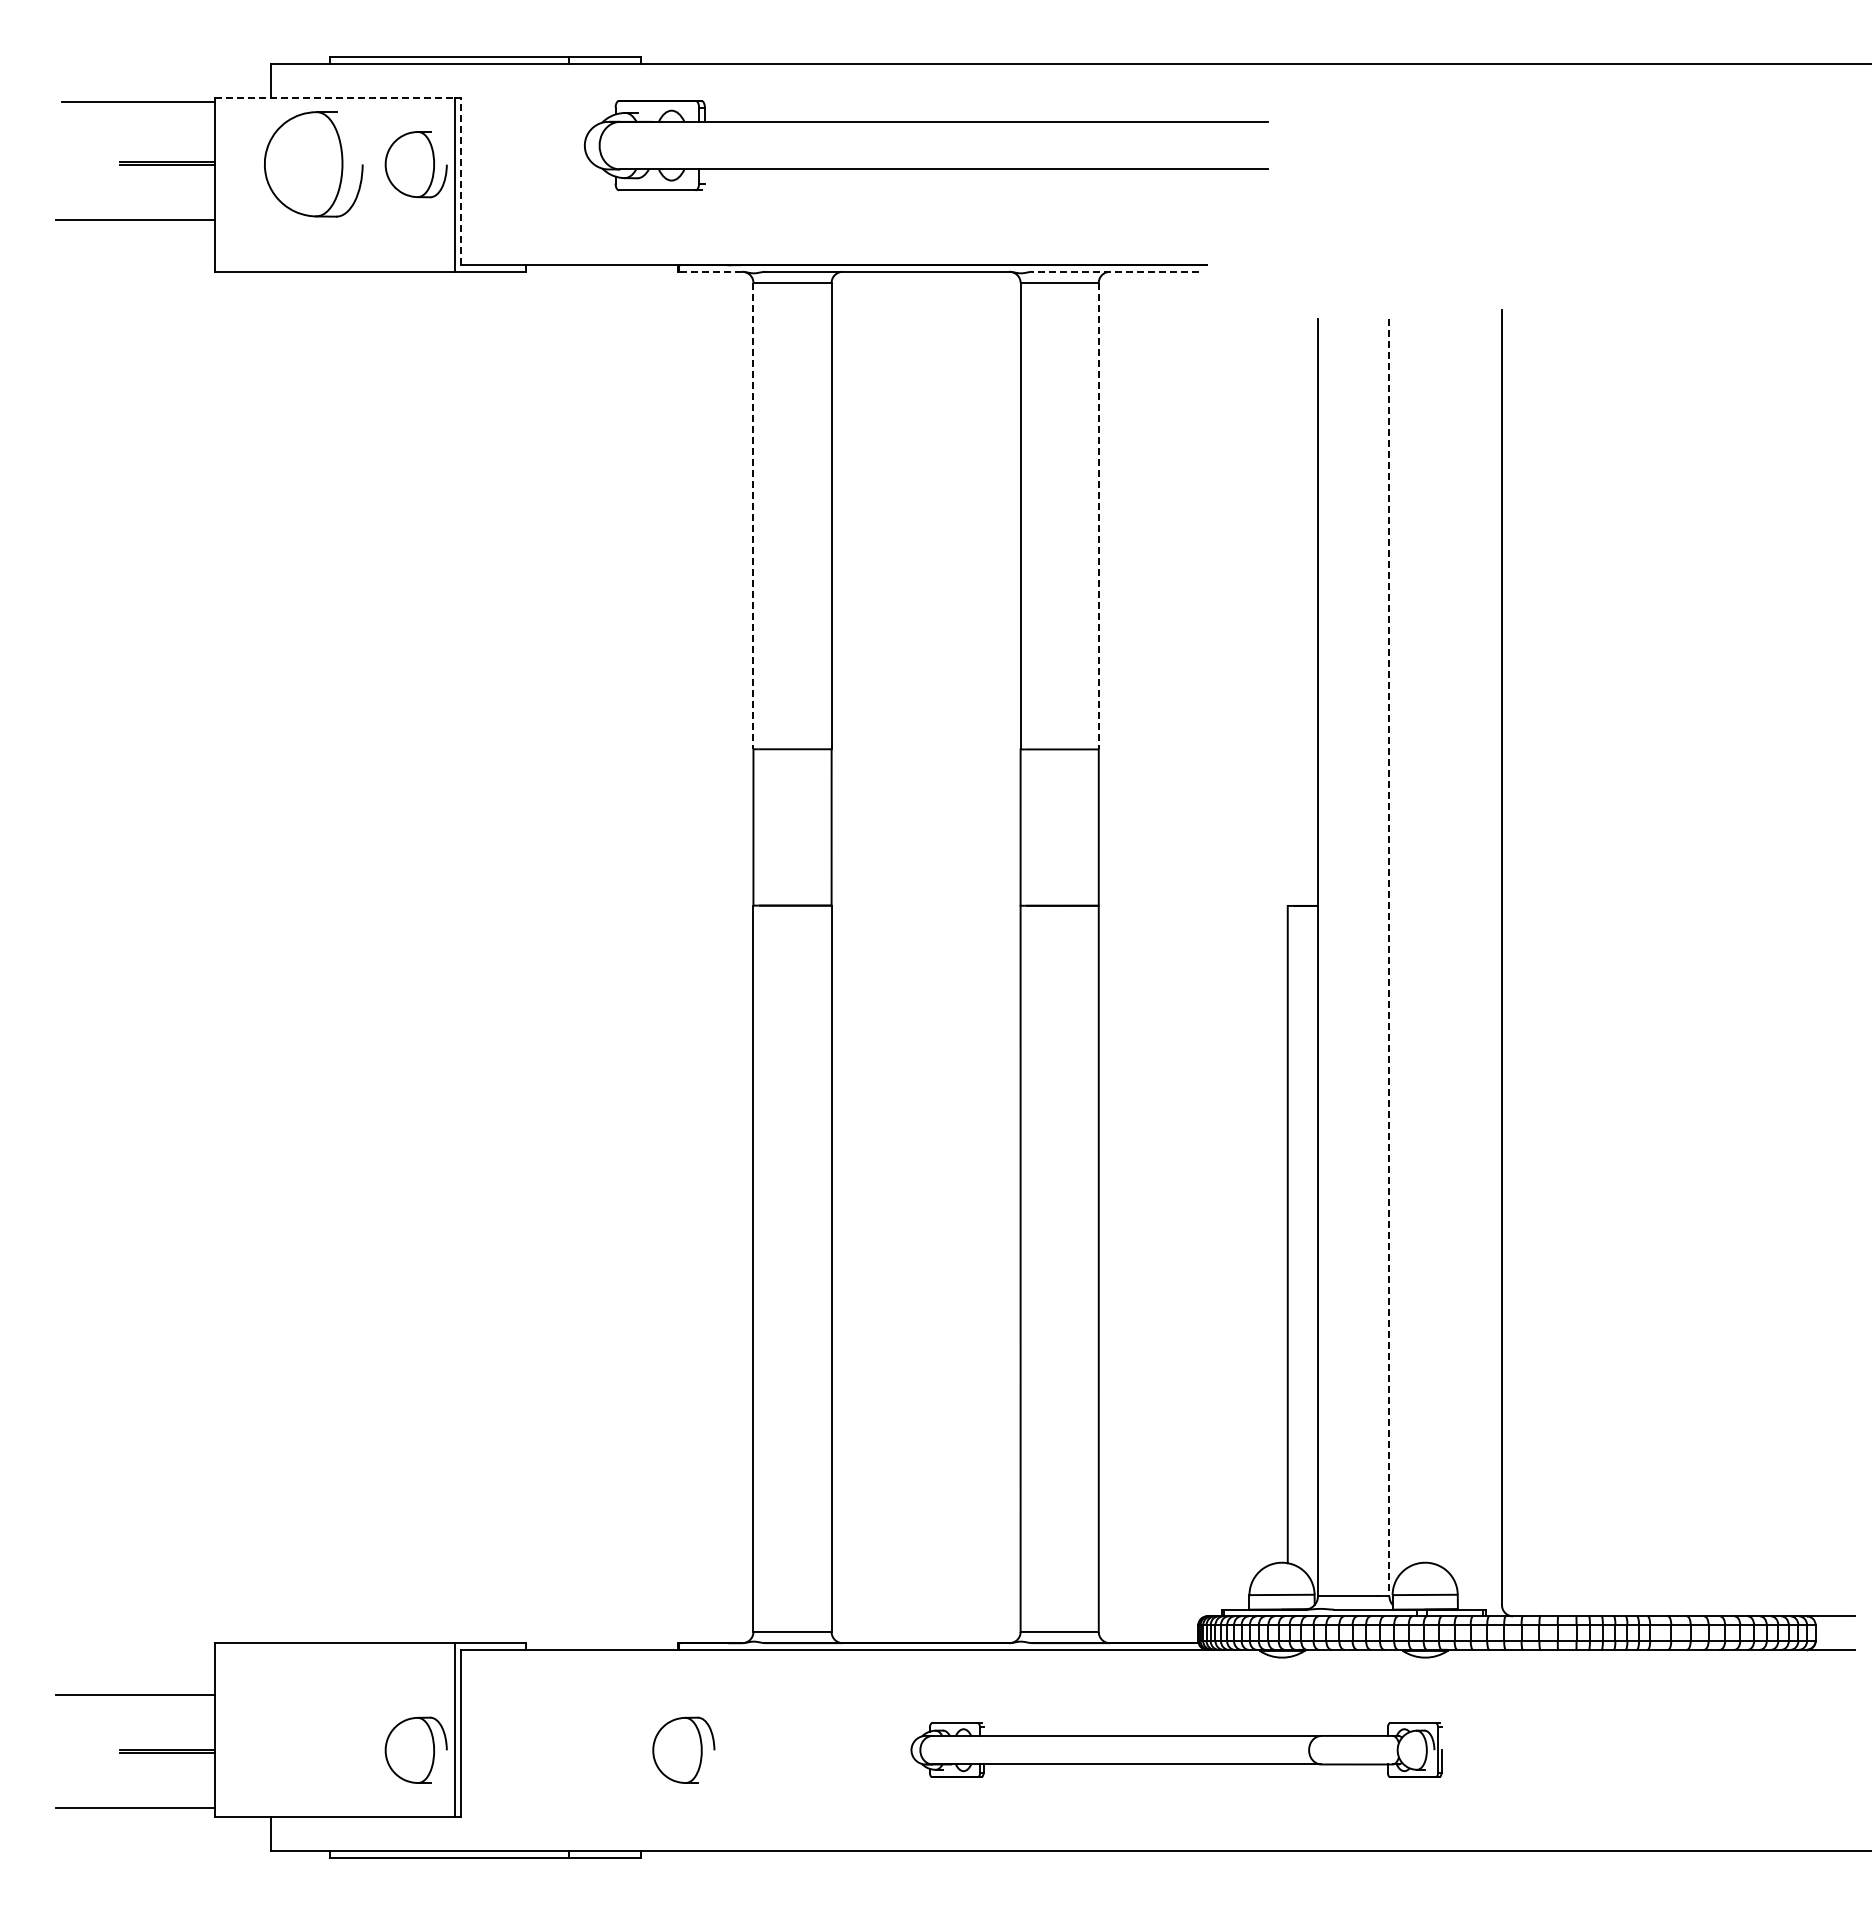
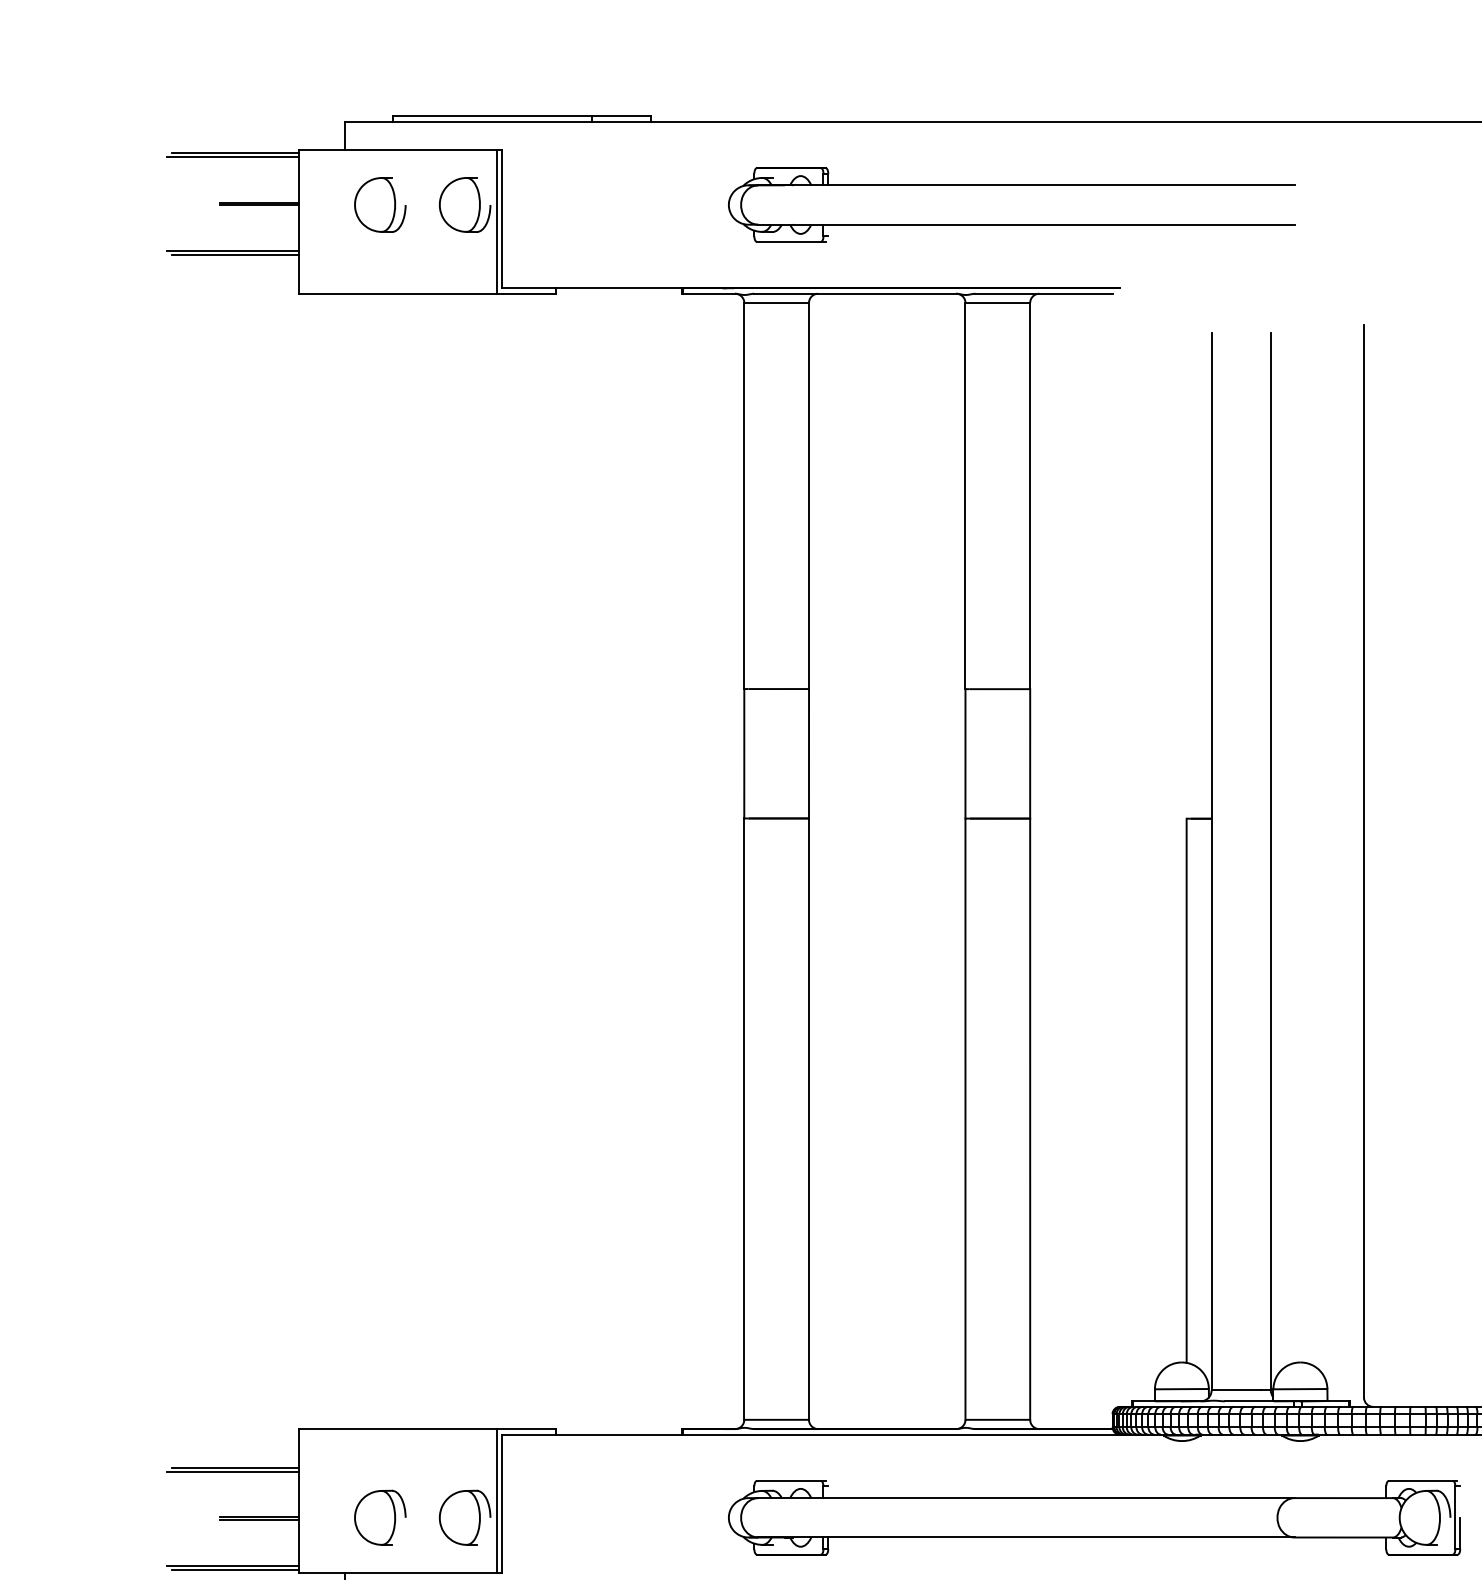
line: (335, 97) -> (398, 149), dashed -> solid
line: (135, 106) -> (232, 156), added
part: (925, 122) -> (1010, 185), moved
part: (313, 164) -> (380, 204), size x0.62
line: (460, 181) -> (501, 218), dashed -> solid
line: (138, 225) -> (235, 255), added
line: (710, 271) -> (708, 293), dashed -> solid
line: (1115, 271) -> (1044, 293), dashed -> solid
line: (753, 516) -> (744, 496), dashed -> solid
line: (1098, 516) -> (1029, 496), dashed -> solid
line: (1389, 957) -> (1270, 861), dashed -> solid
line: (138, 1689) -> (235, 1467), added
part: (683, 1749) -> (380, 1517), moved
part: (1176, 1749) -> (1094, 1517), size x1.67
line: (138, 1813) -> (235, 1570), added

